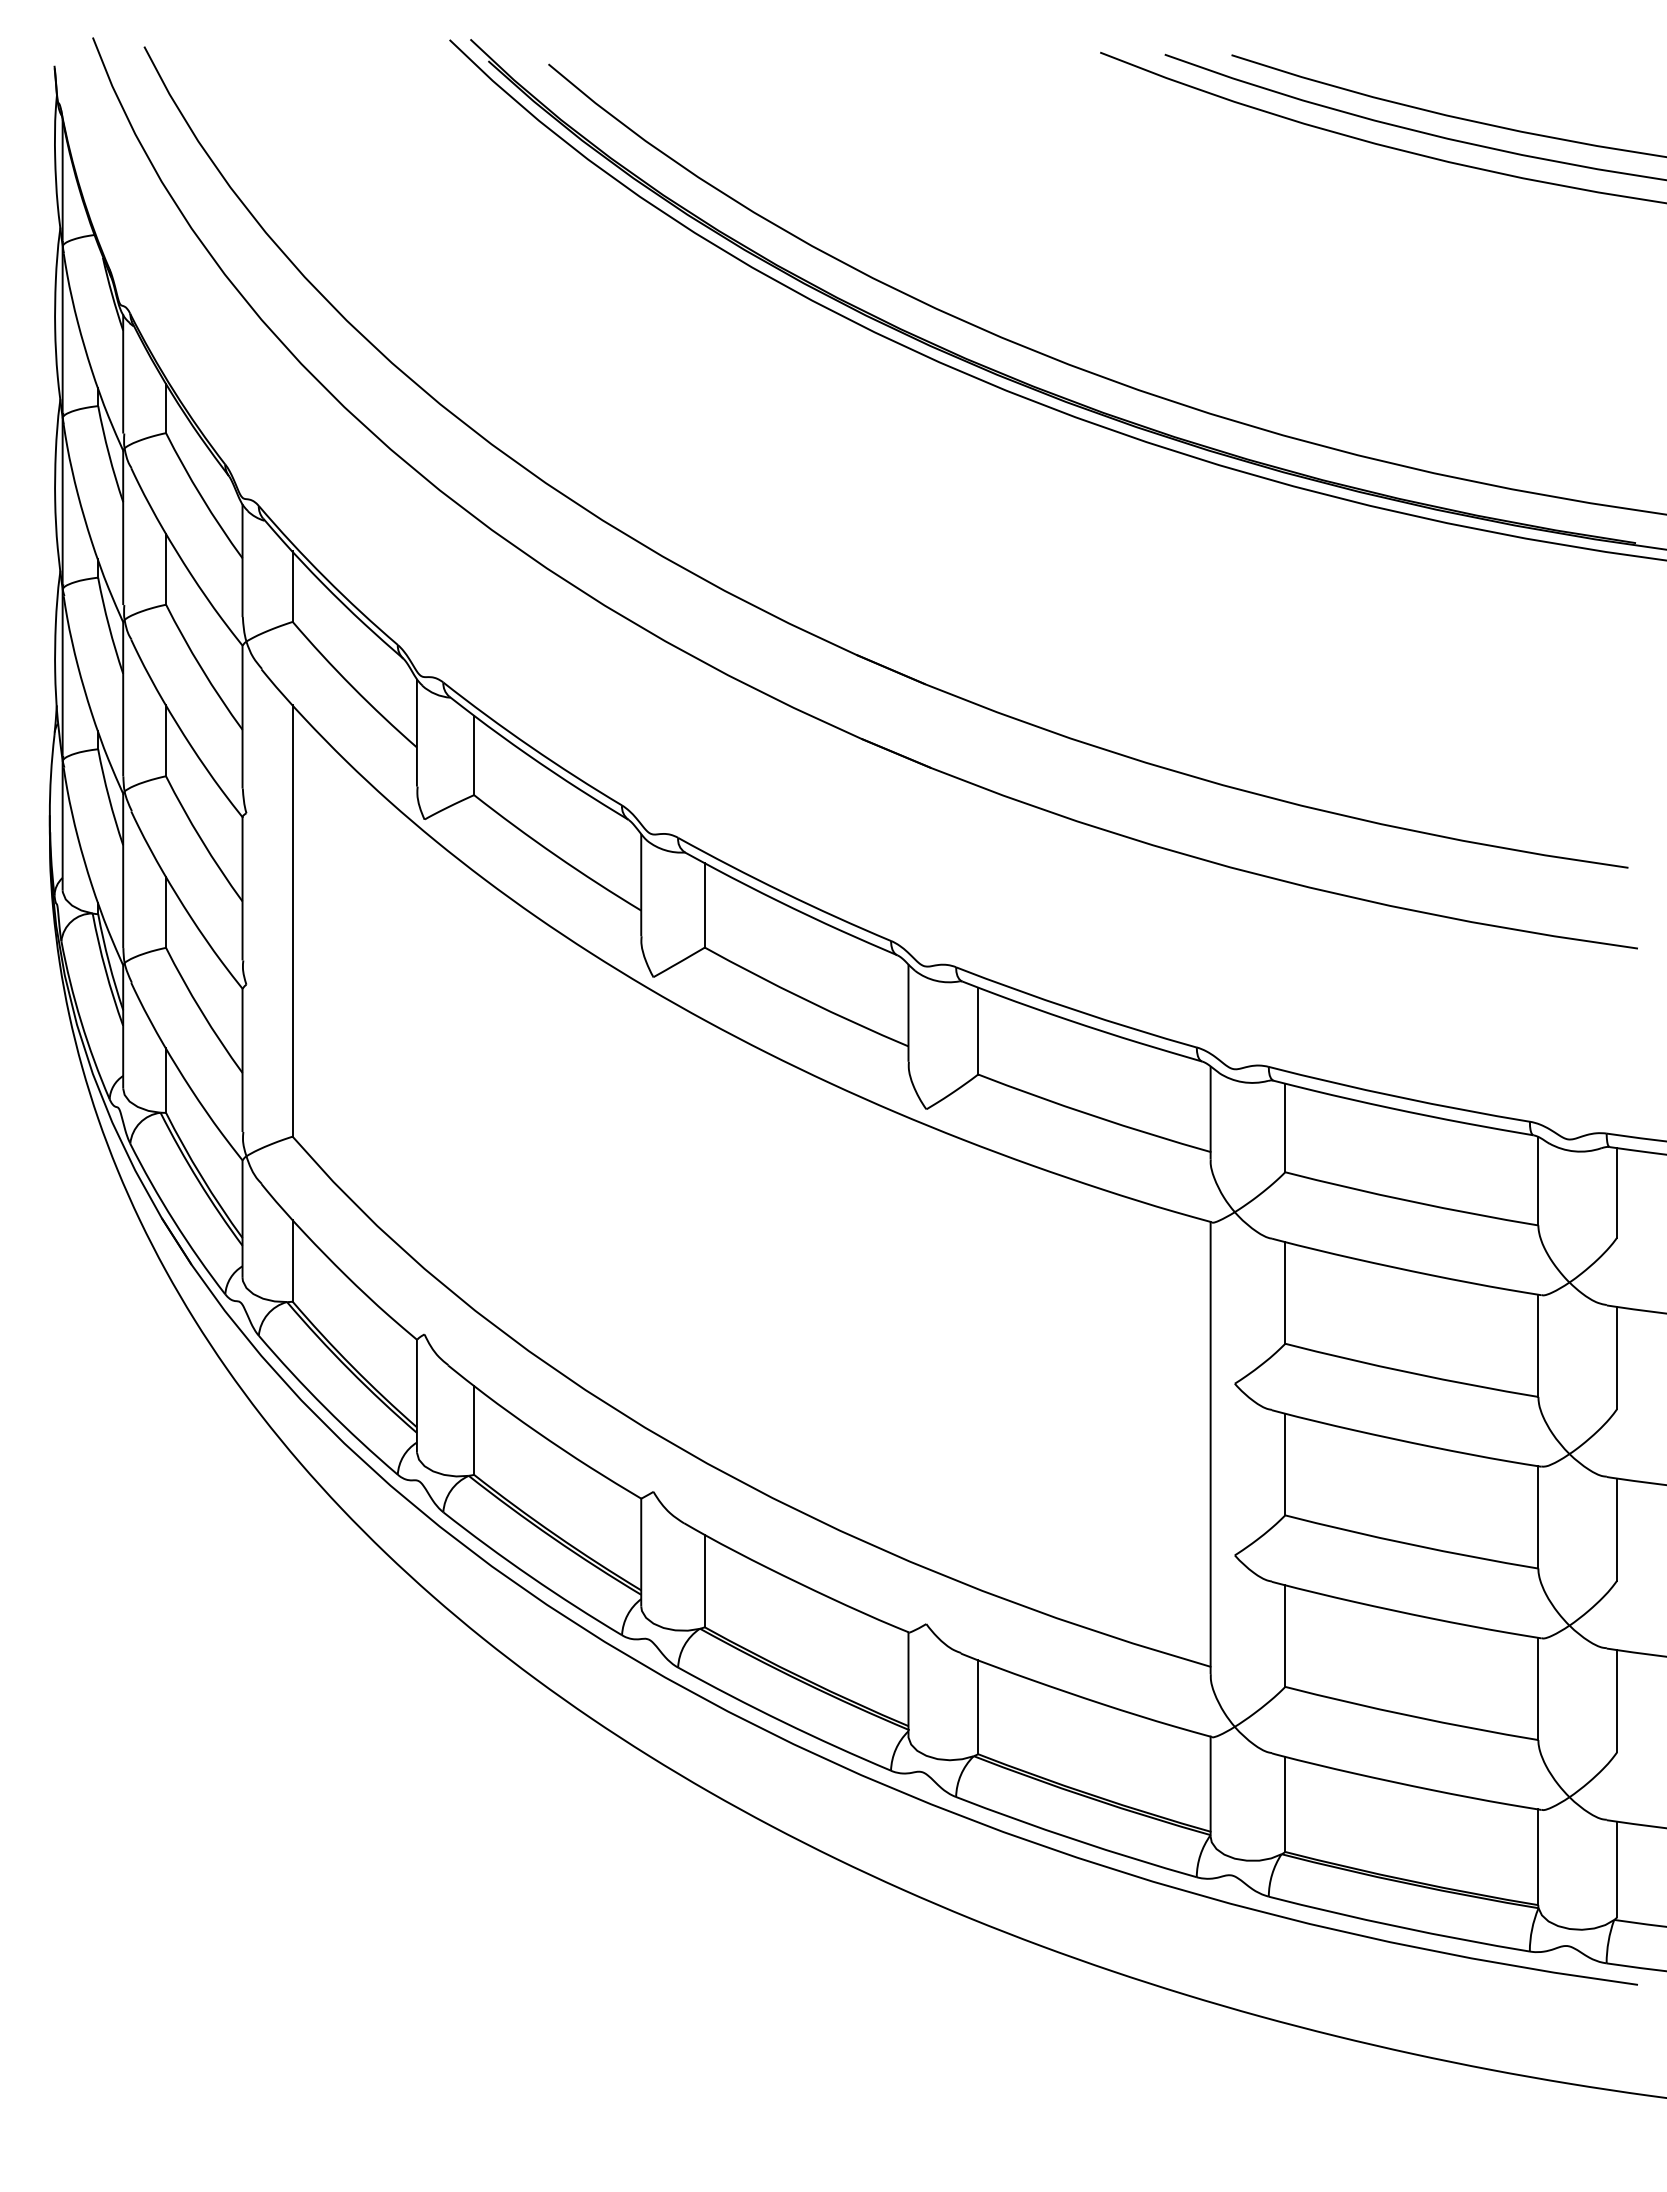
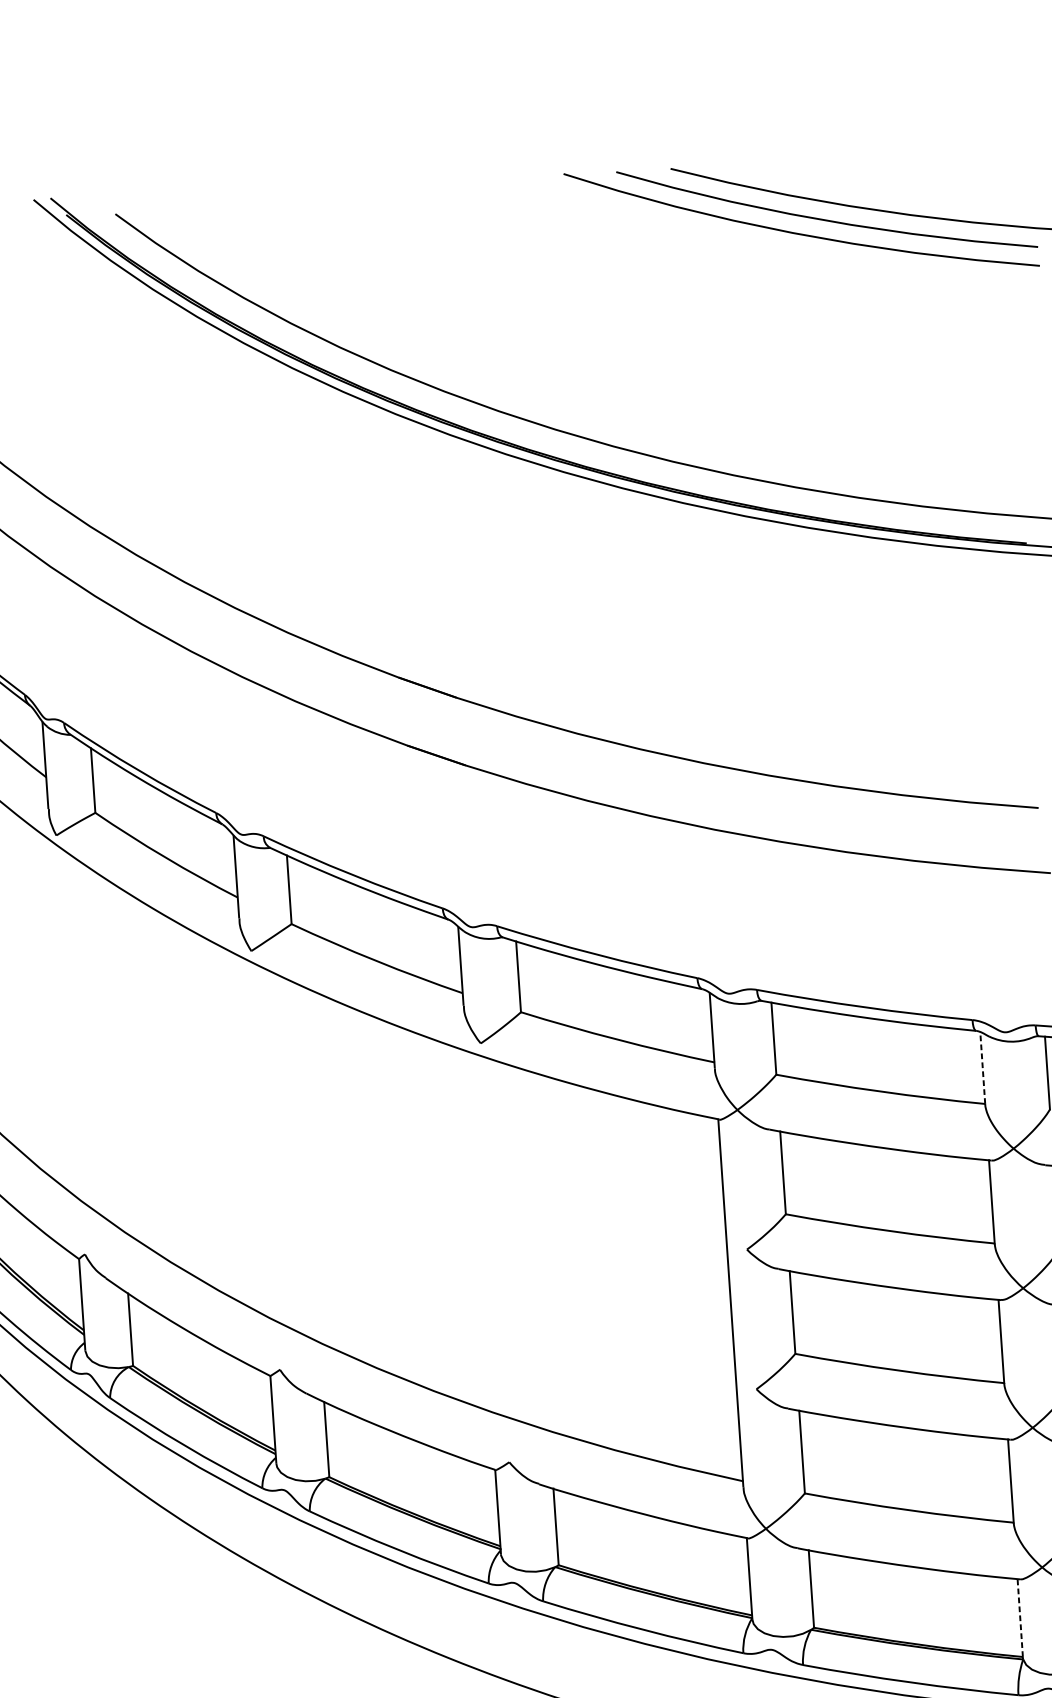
line: (1538, 1180) -> (982, 1067), solid -> dashed
line: (1538, 1857) -> (1020, 1618), solid -> dashed

